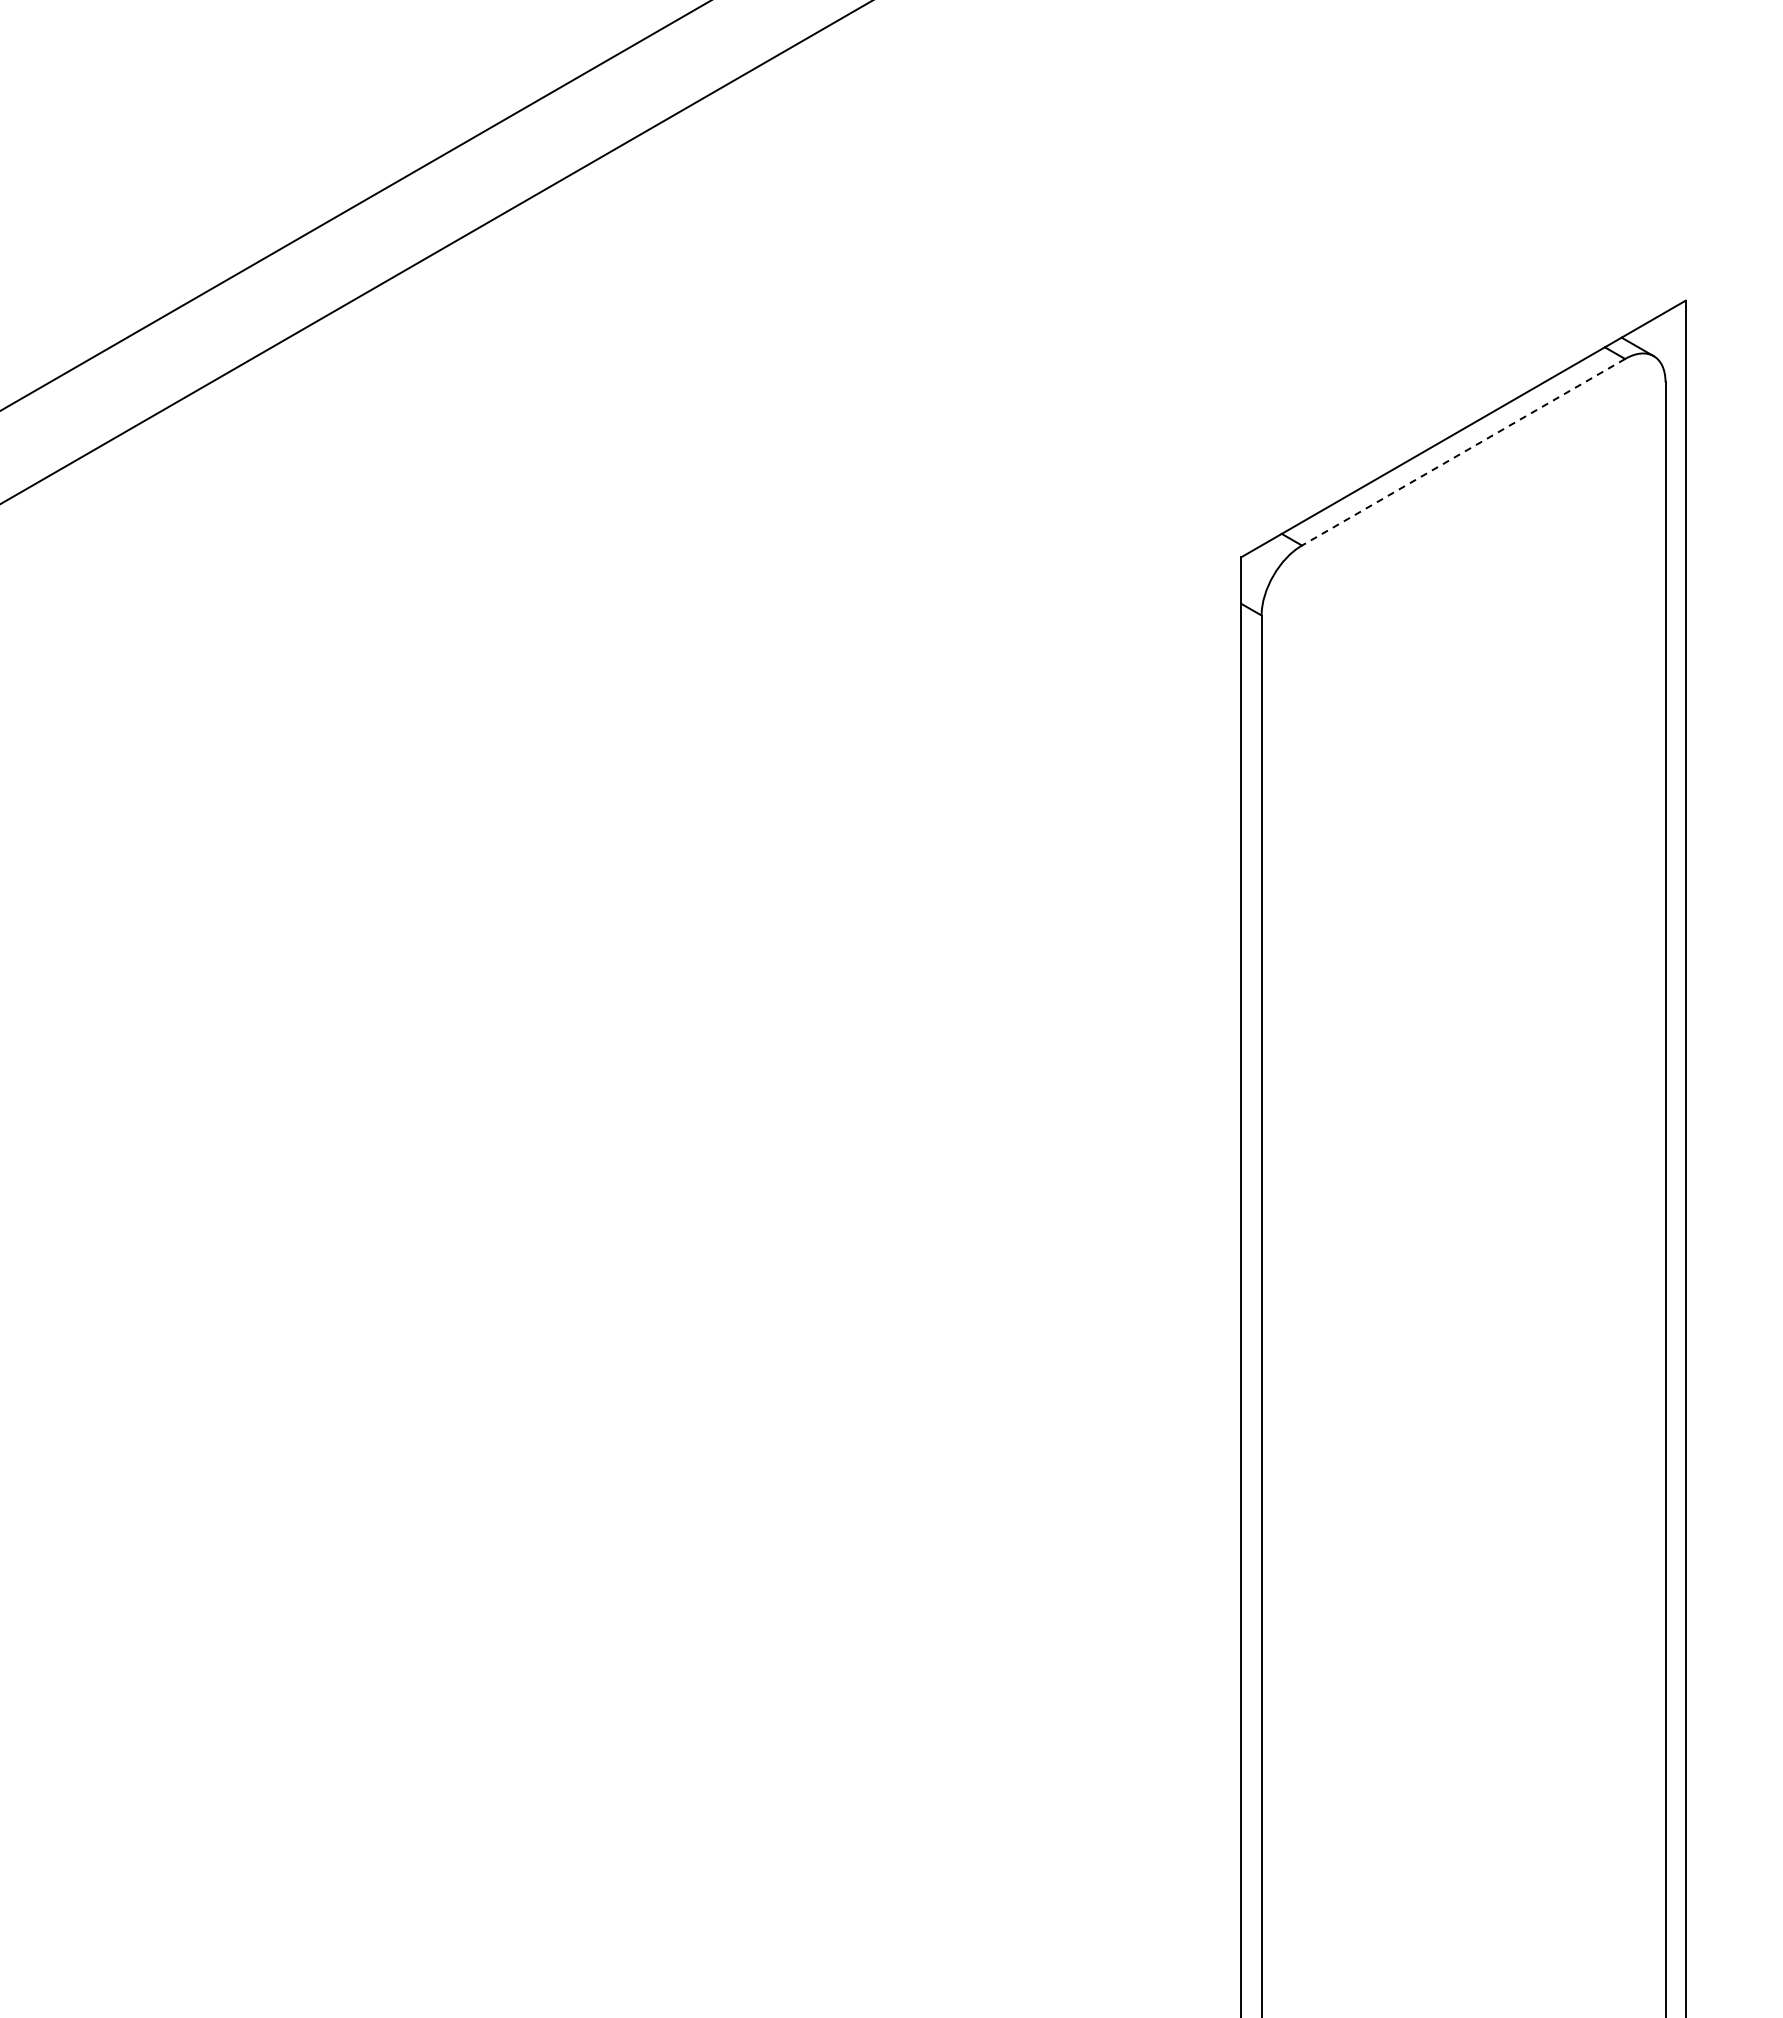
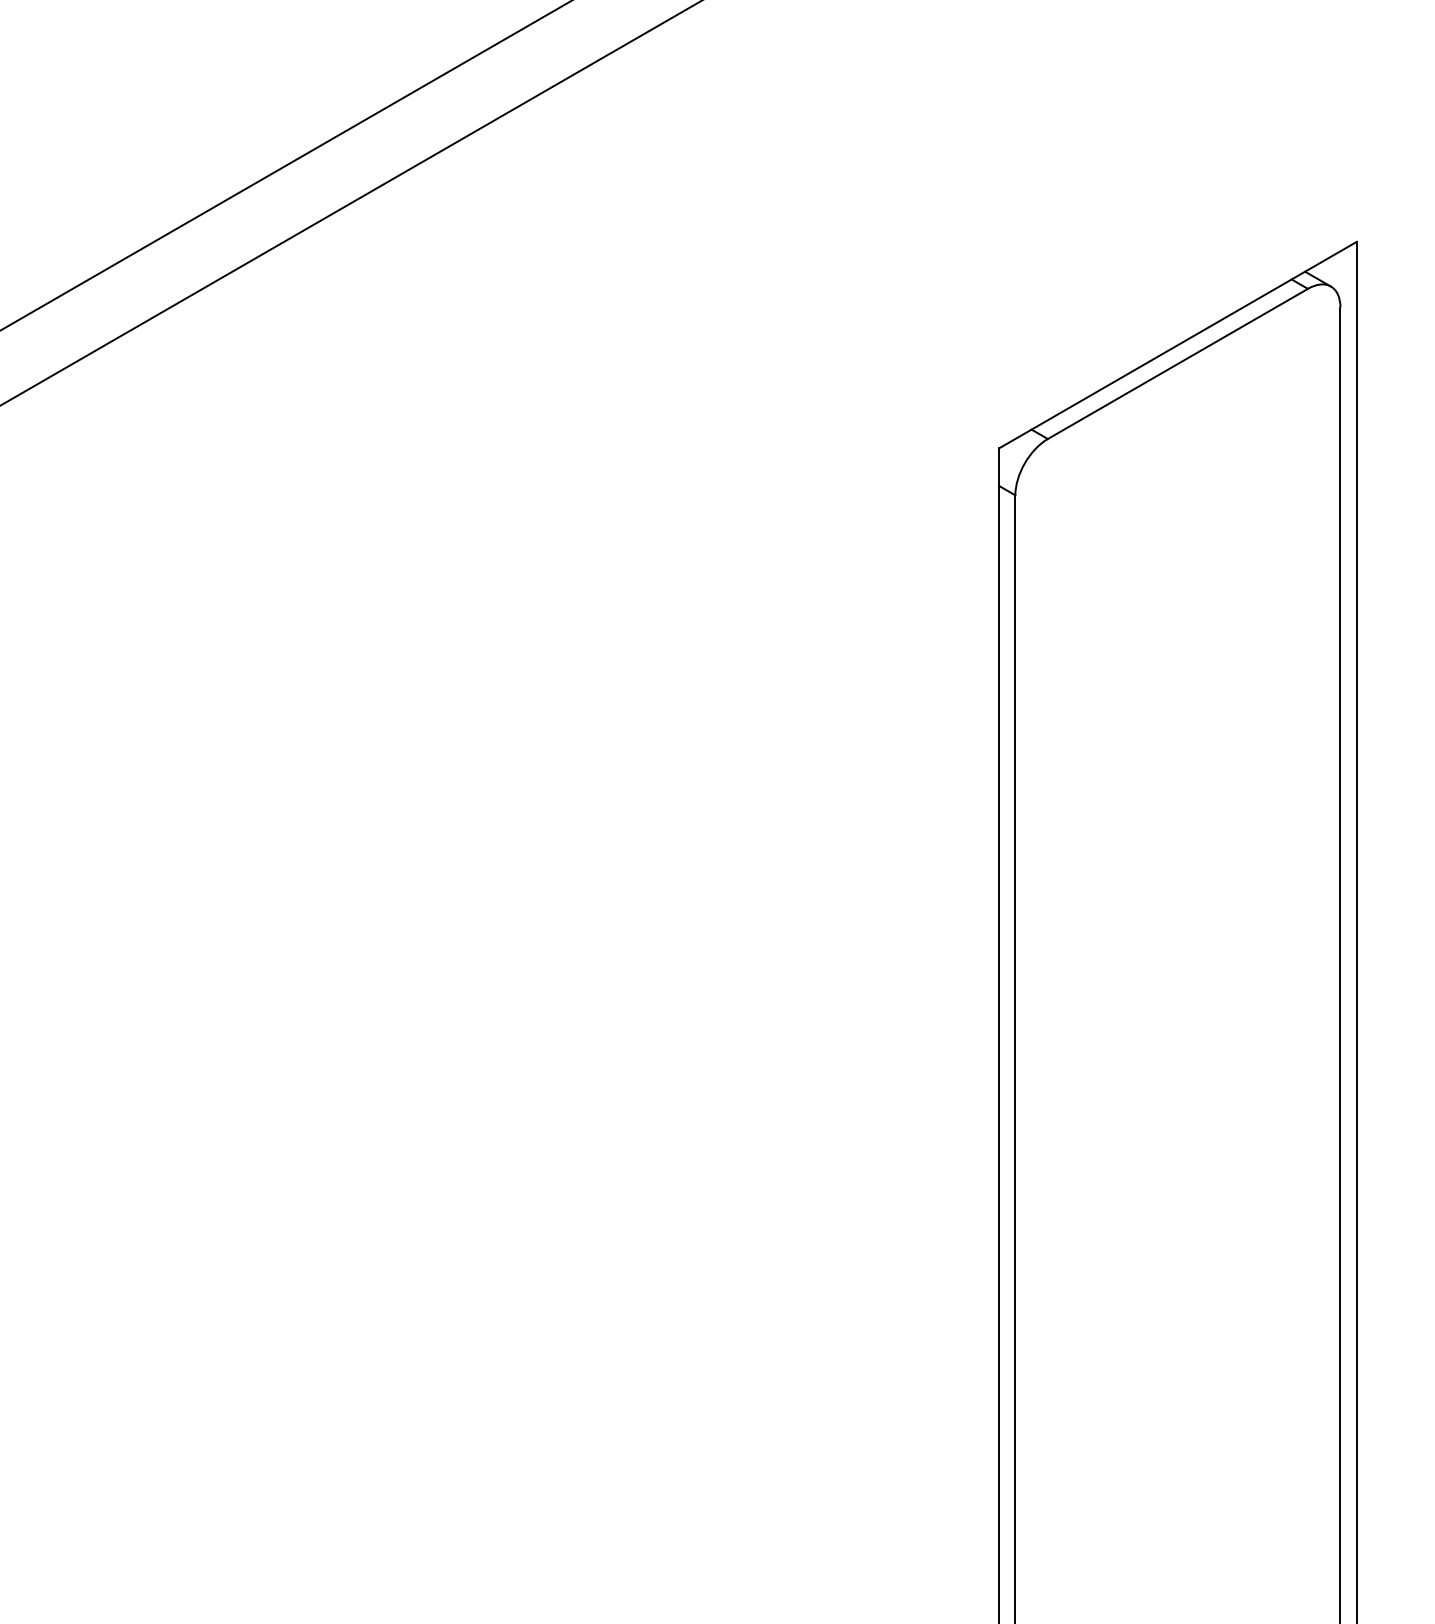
line: (1463, 452) -> (1177, 364), dashed -> solid

